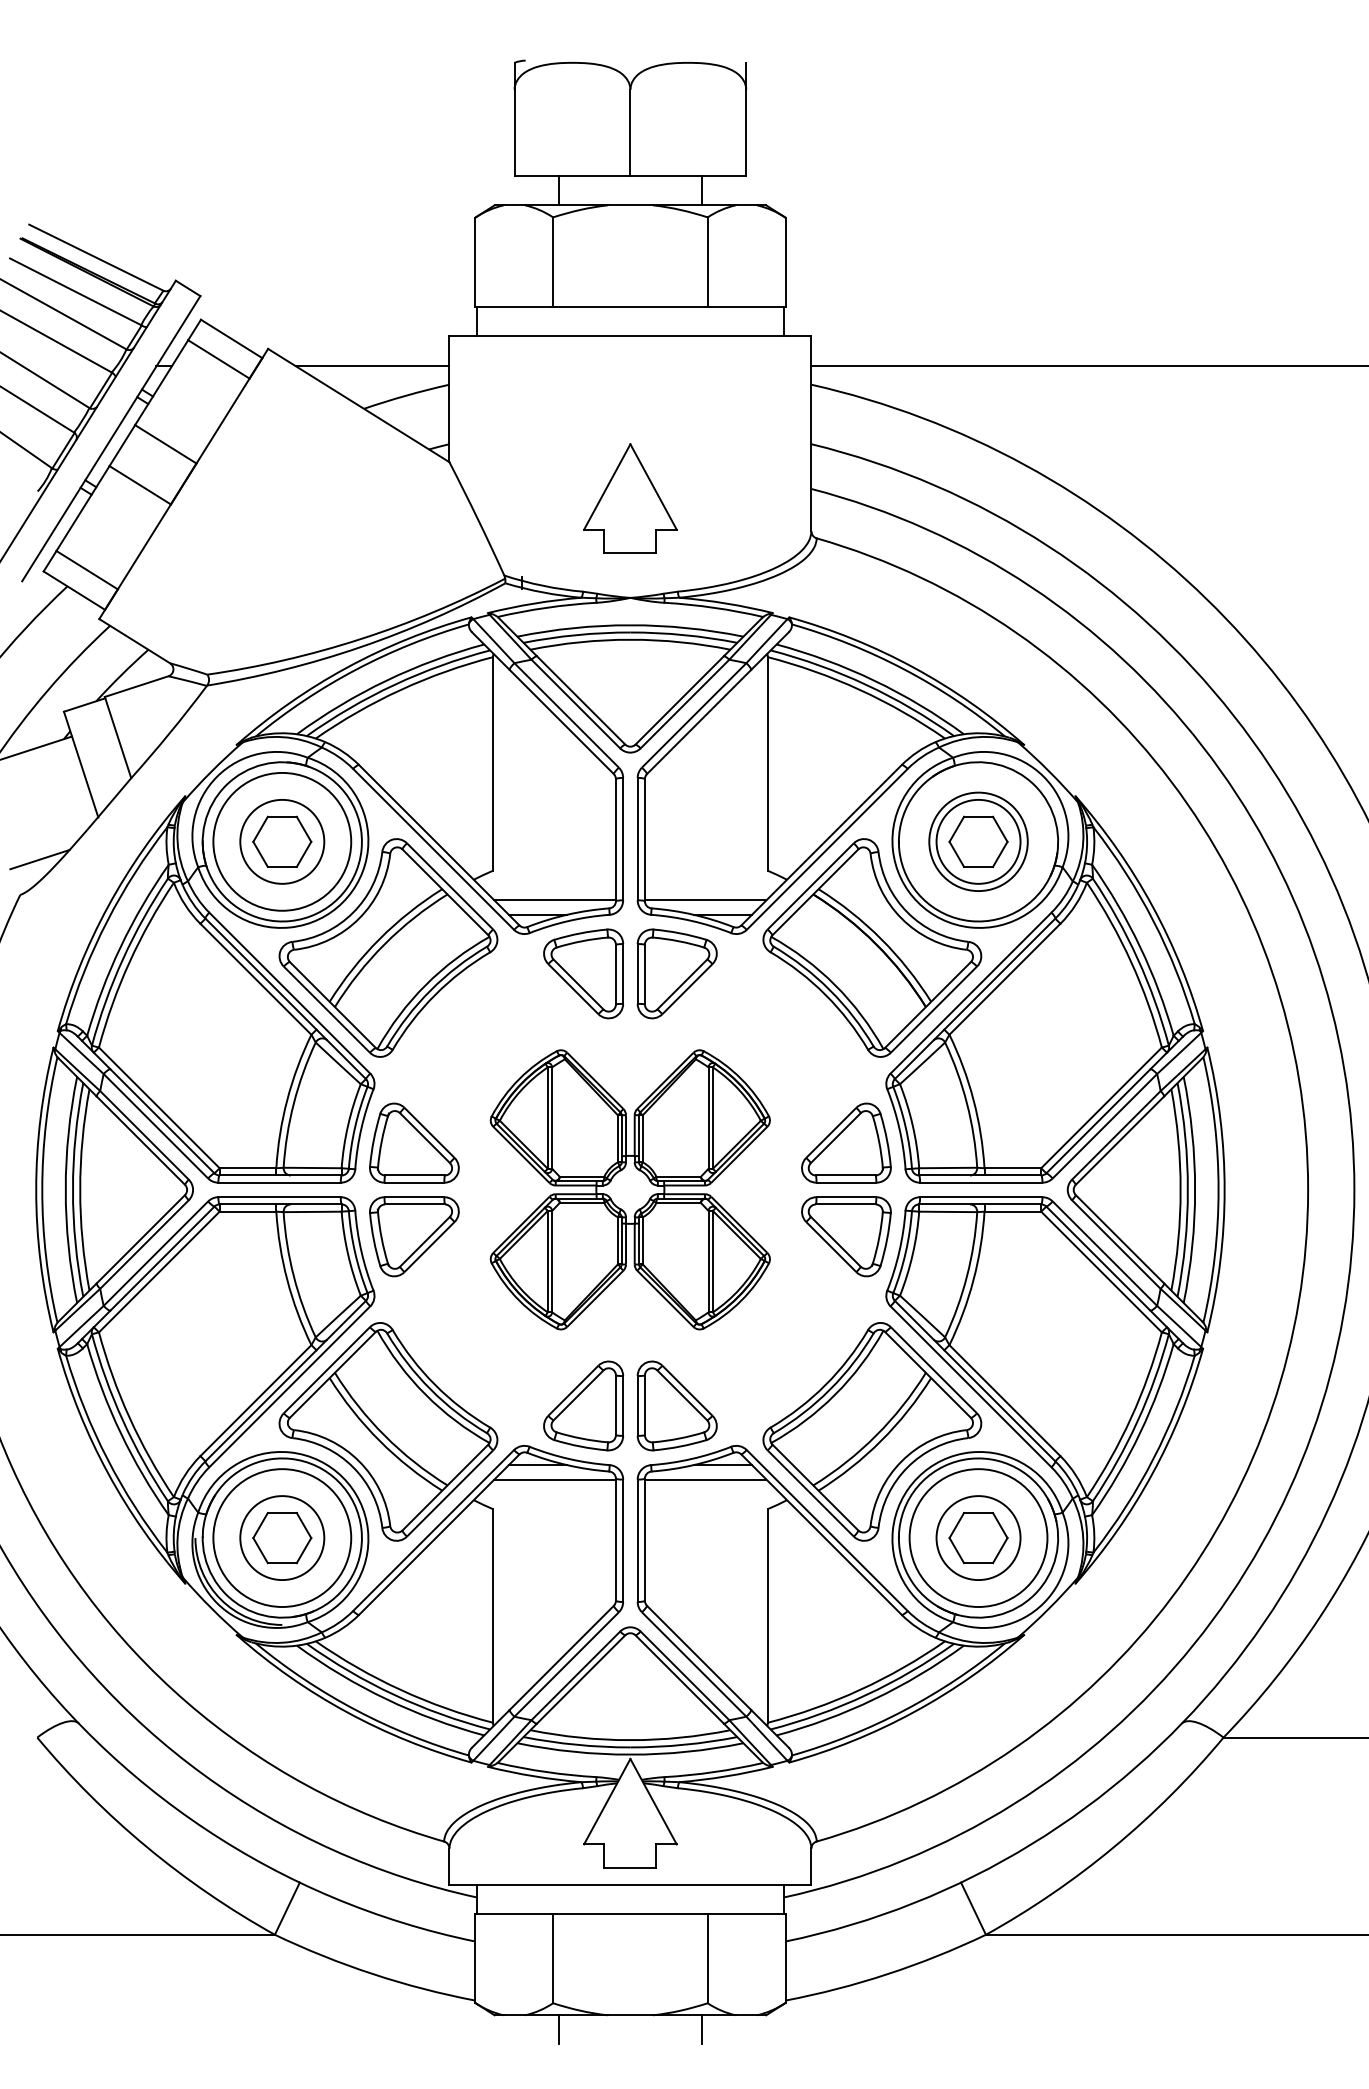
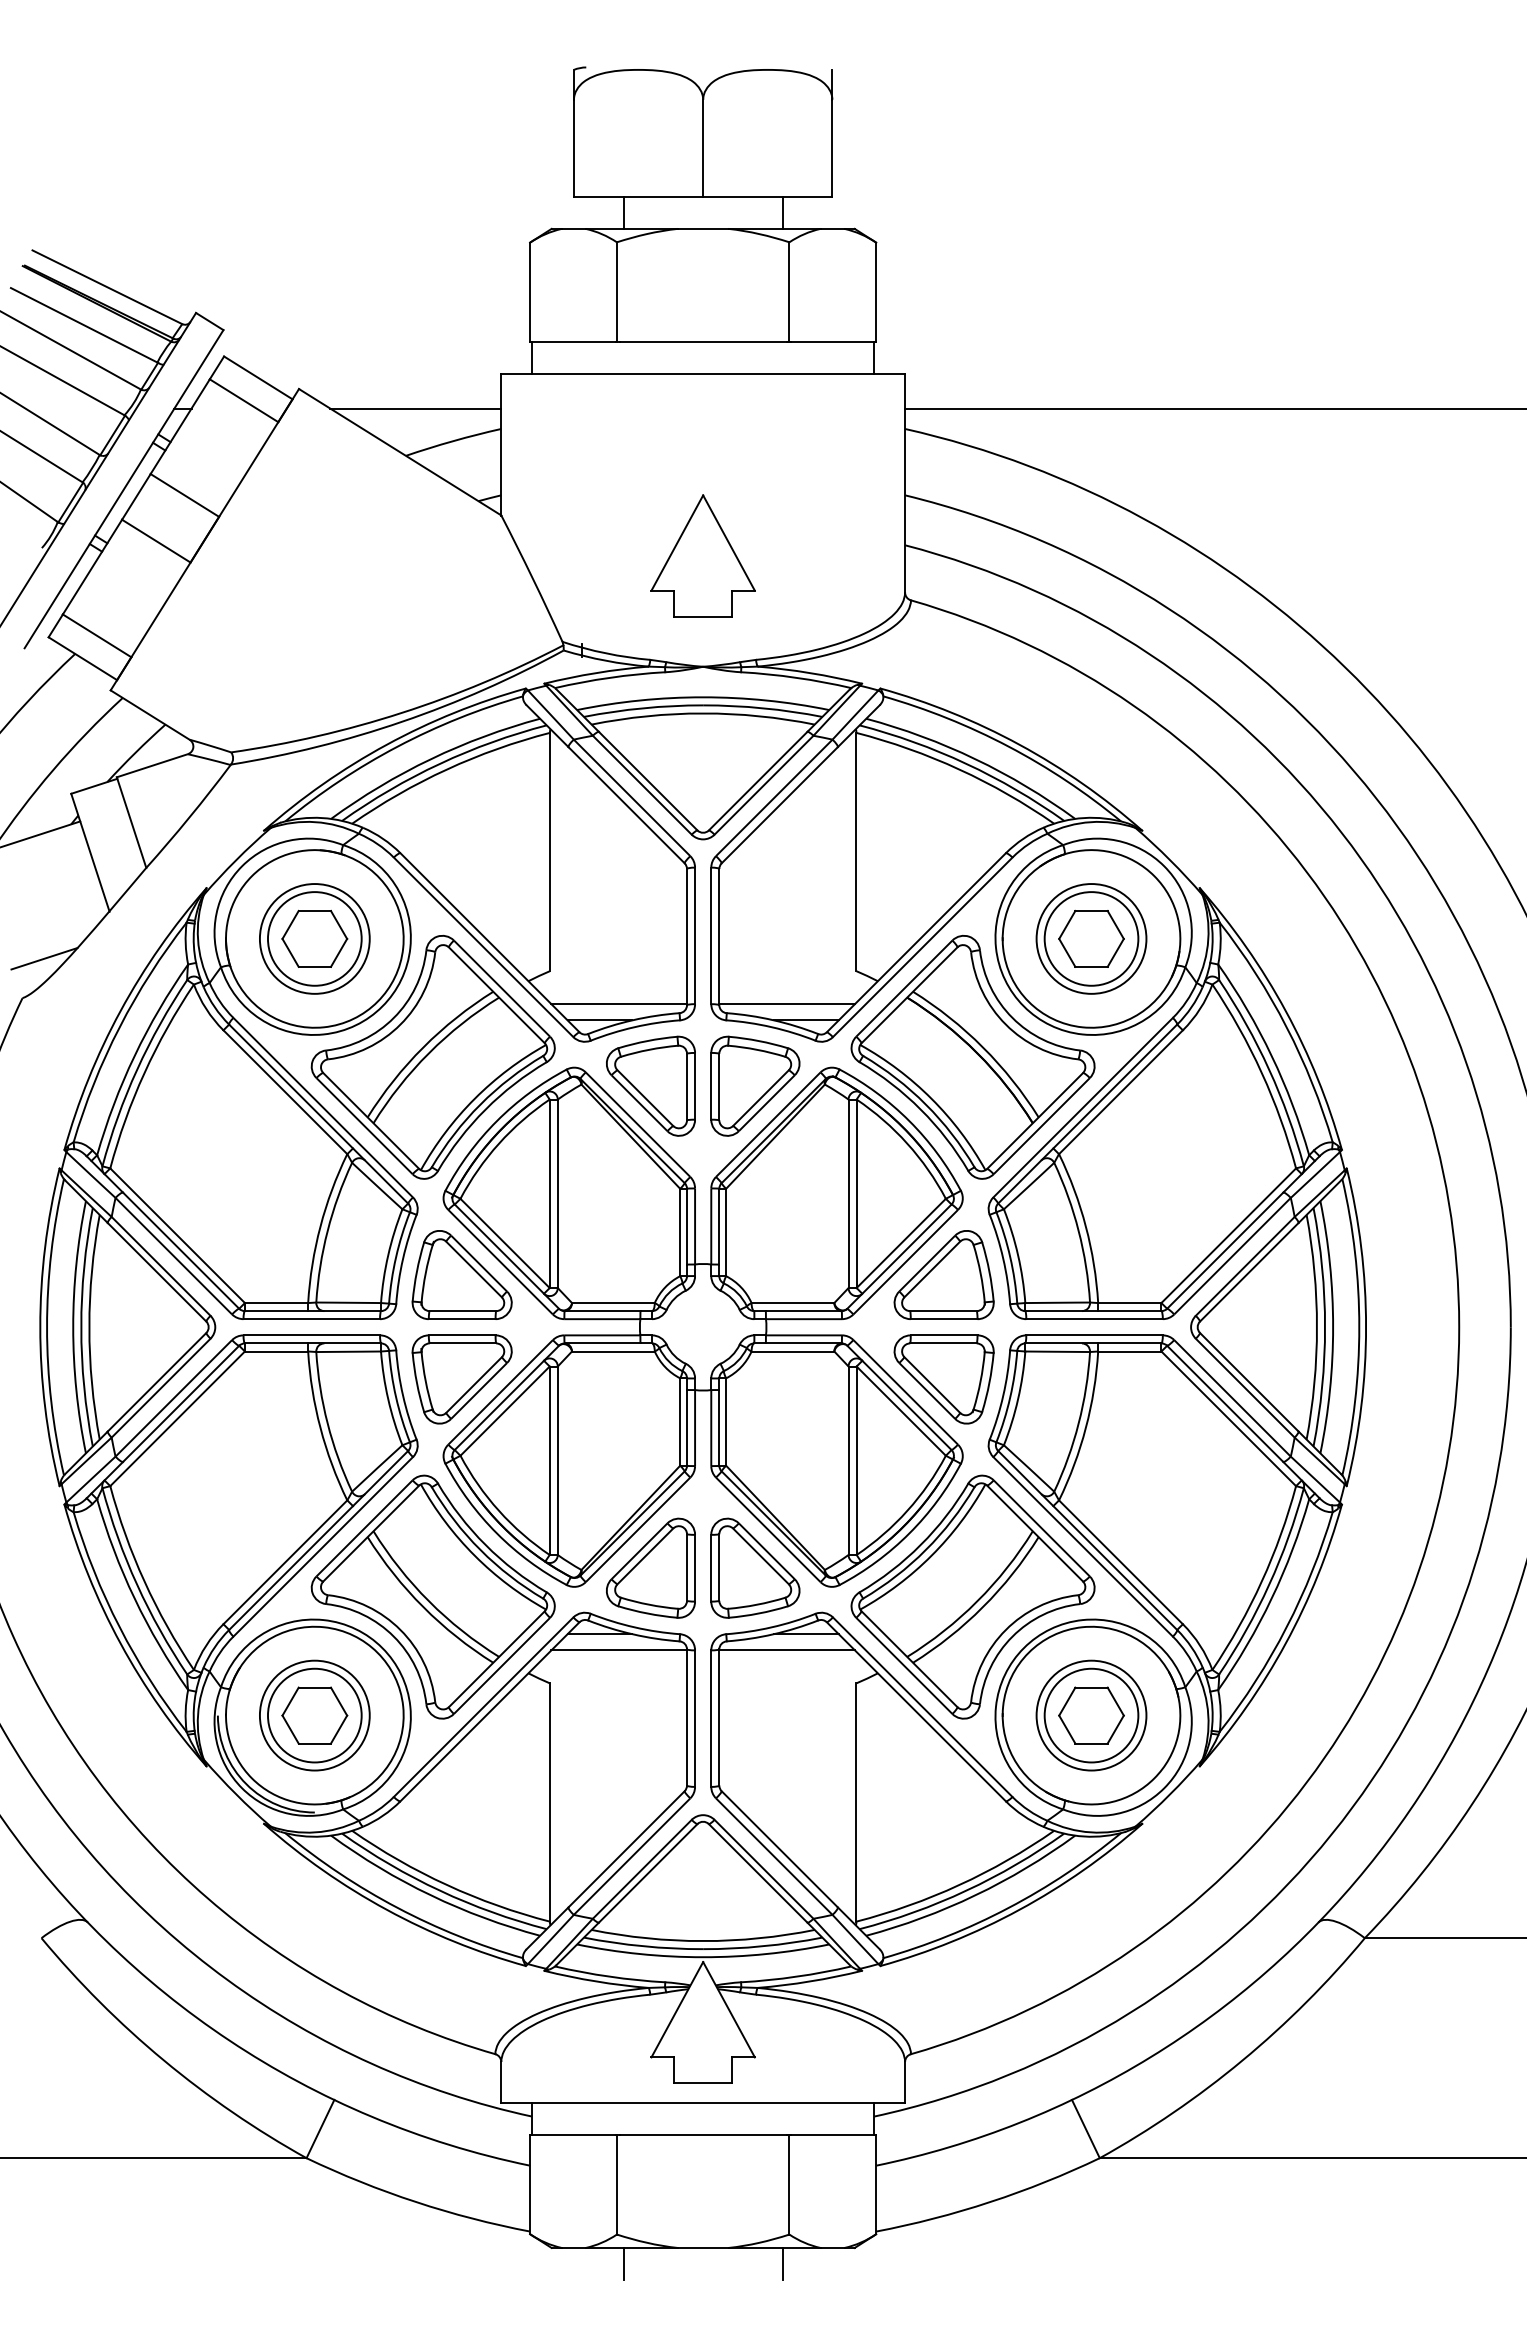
circle: (282, 841) -> (314, 938), size x0.71
part: (629, 1189) -> (702, 1326), size x1.67
circle: (282, 1537) -> (314, 1715), size x0.71
circle: (978, 1537) -> (1091, 1715), size x0.71

